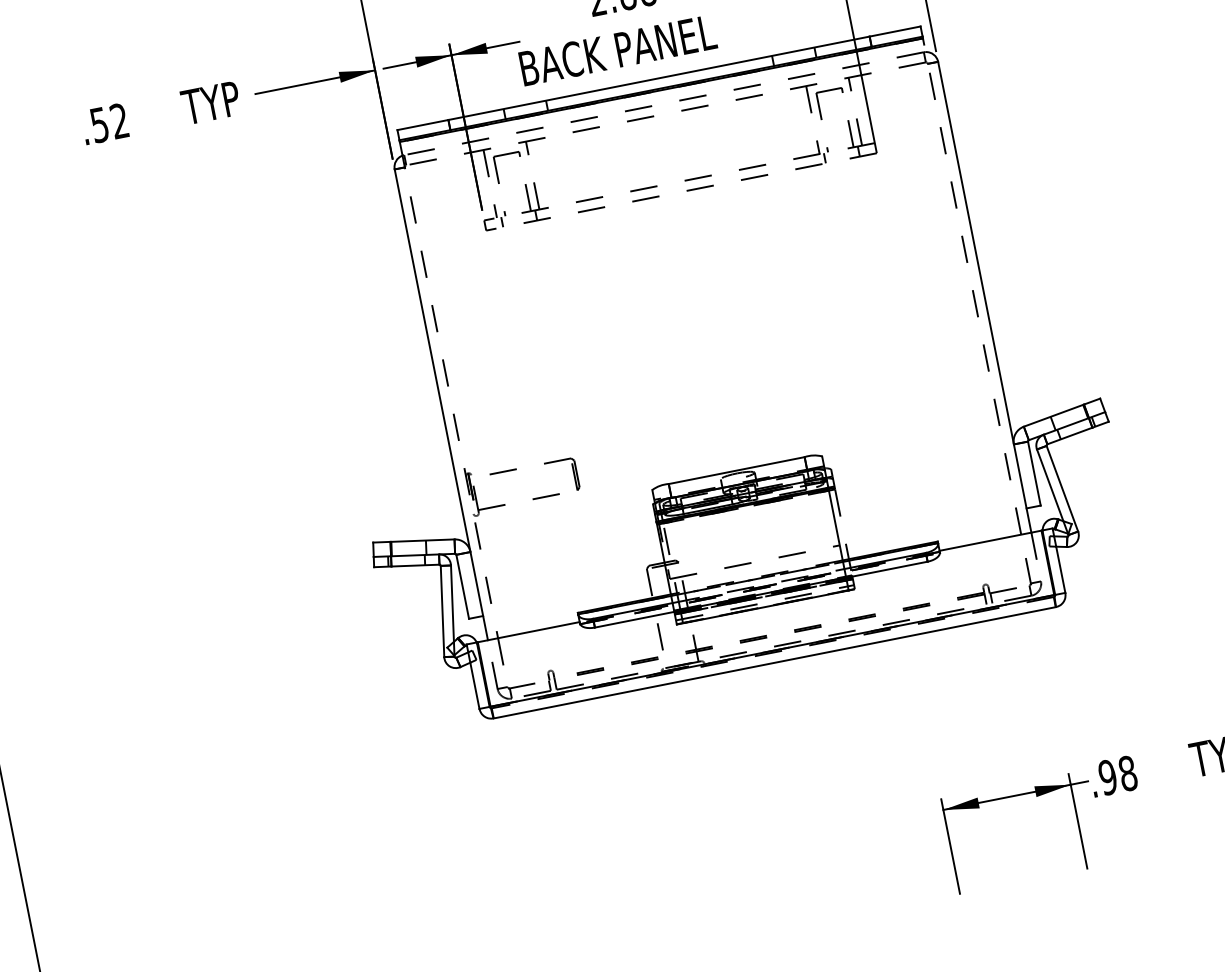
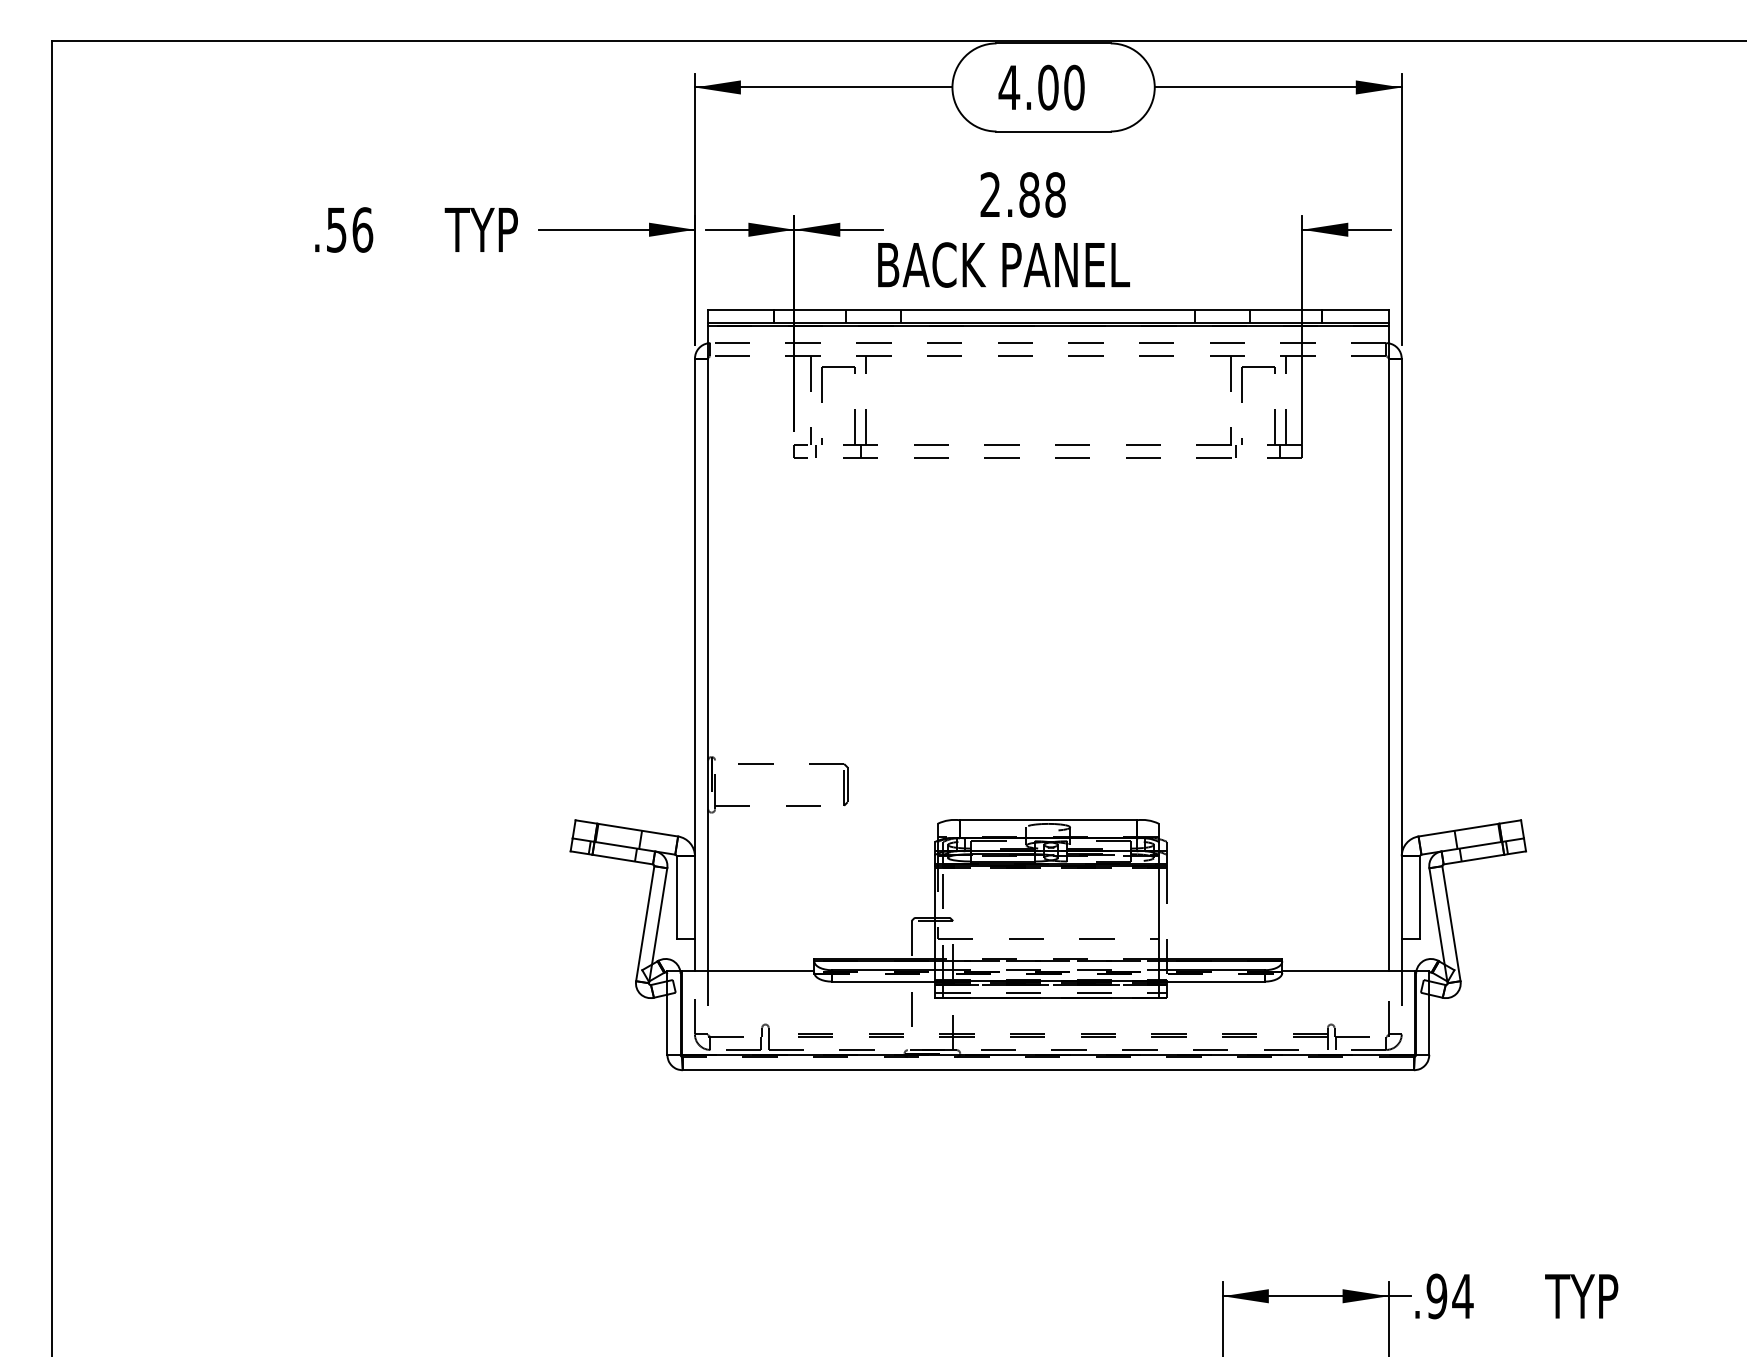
text: (119, 120) -> (362, 229), .52 -> .56
line: (972, 286) -> (1388, 648), dashed -> solid
line: (449, 390) -> (708, 648), dashed -> solid
text: (1127, 773) -> (1462, 1296), .98 -> .94

